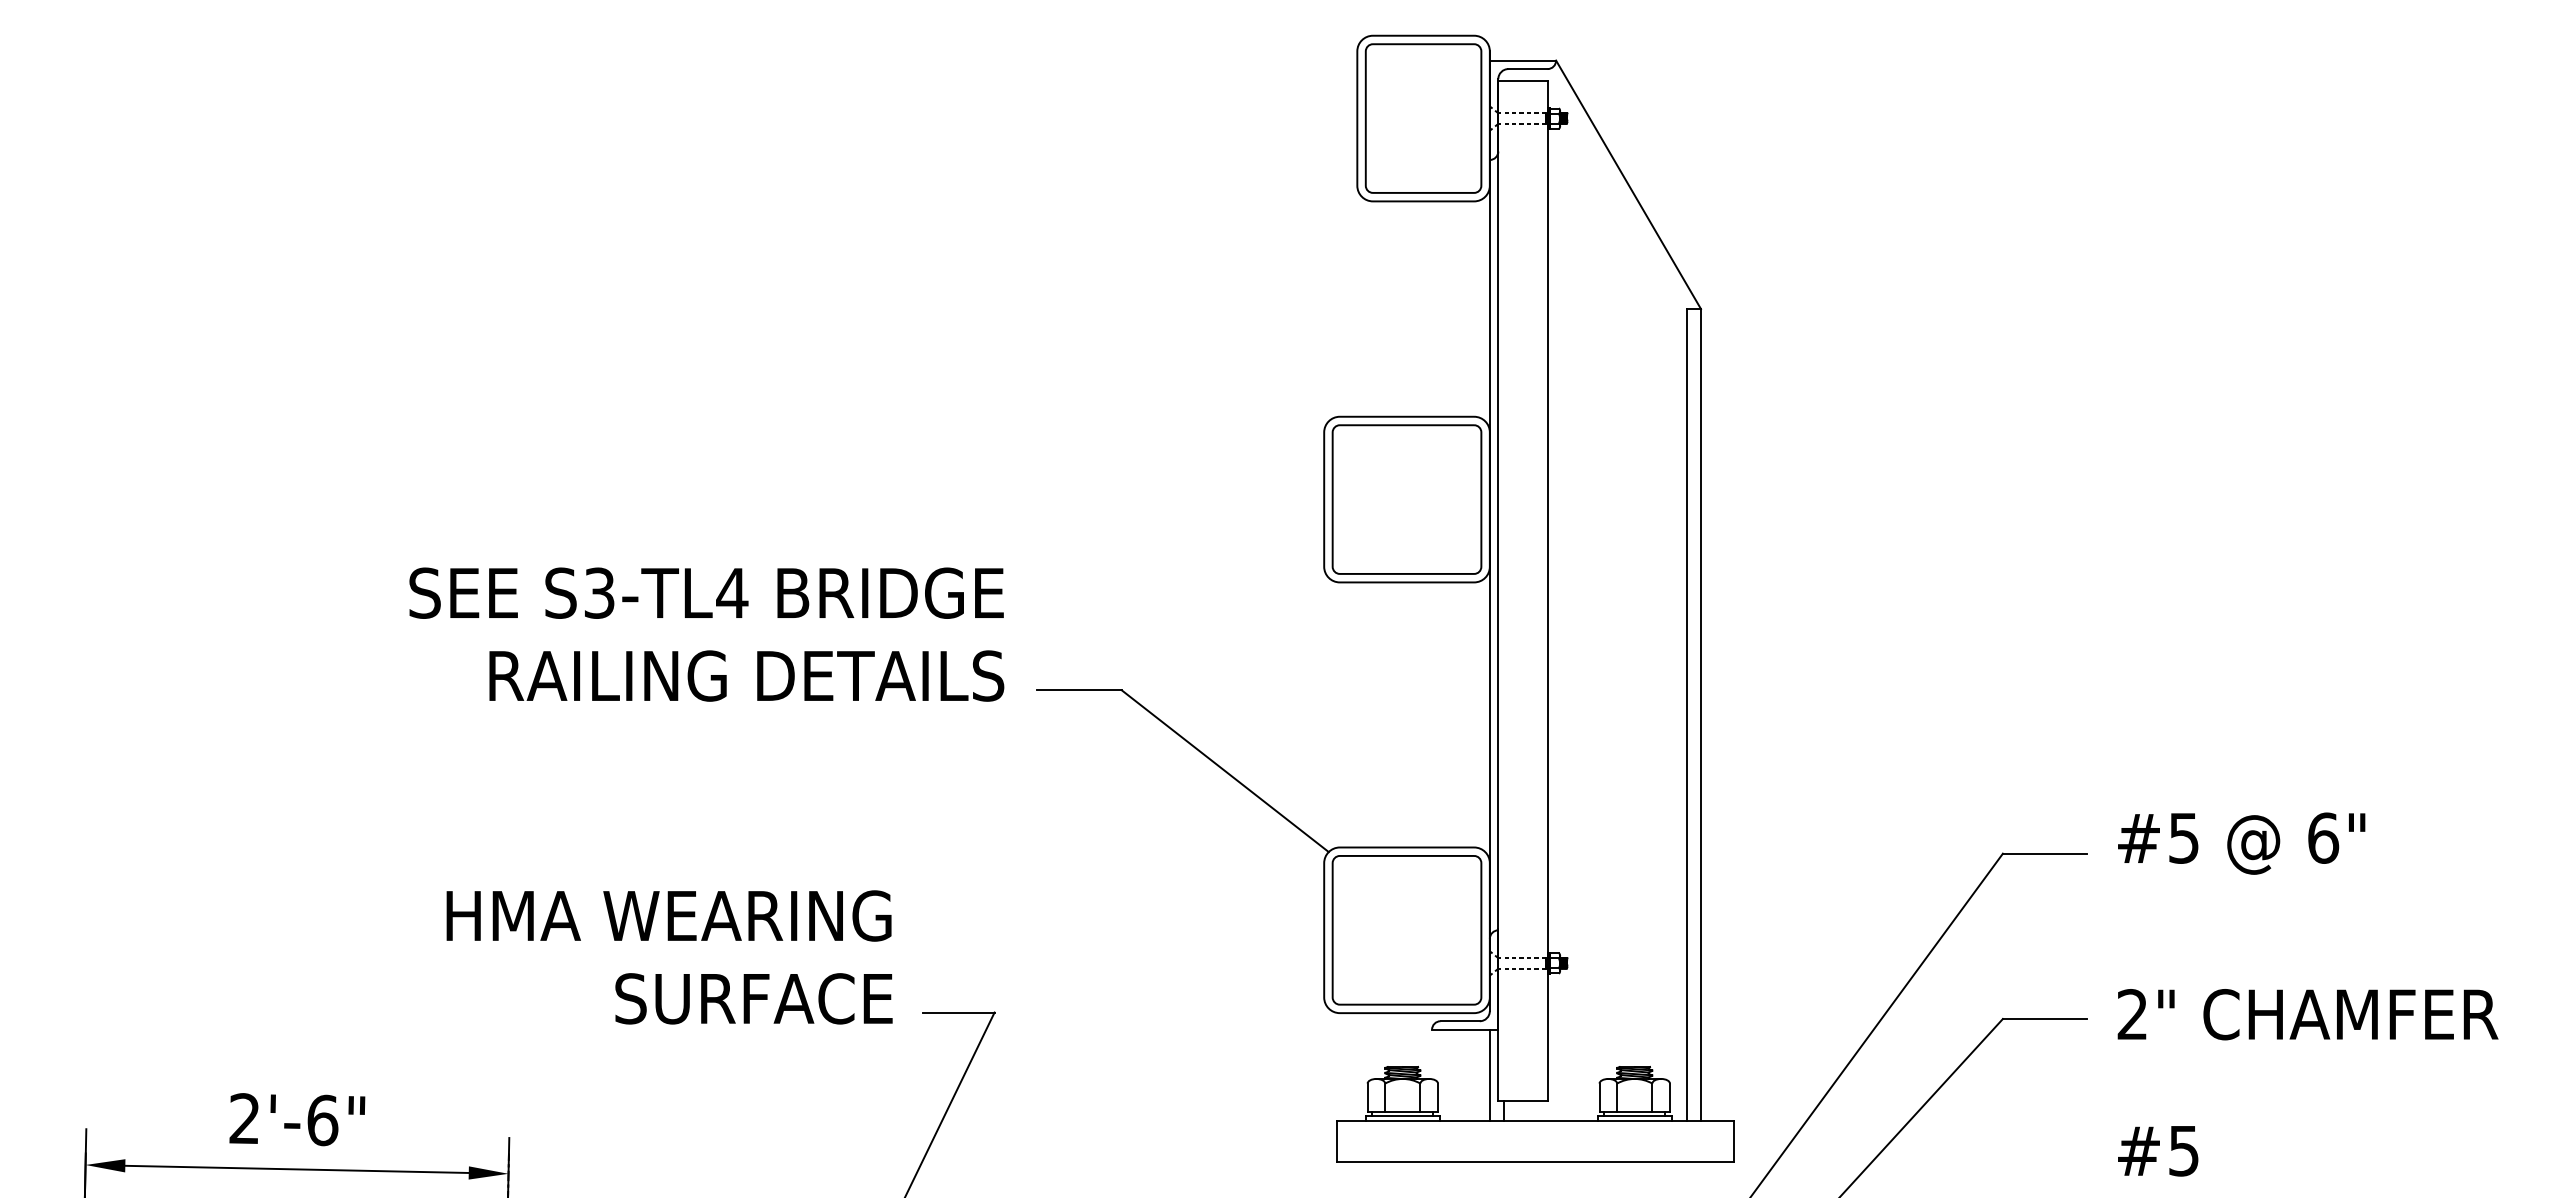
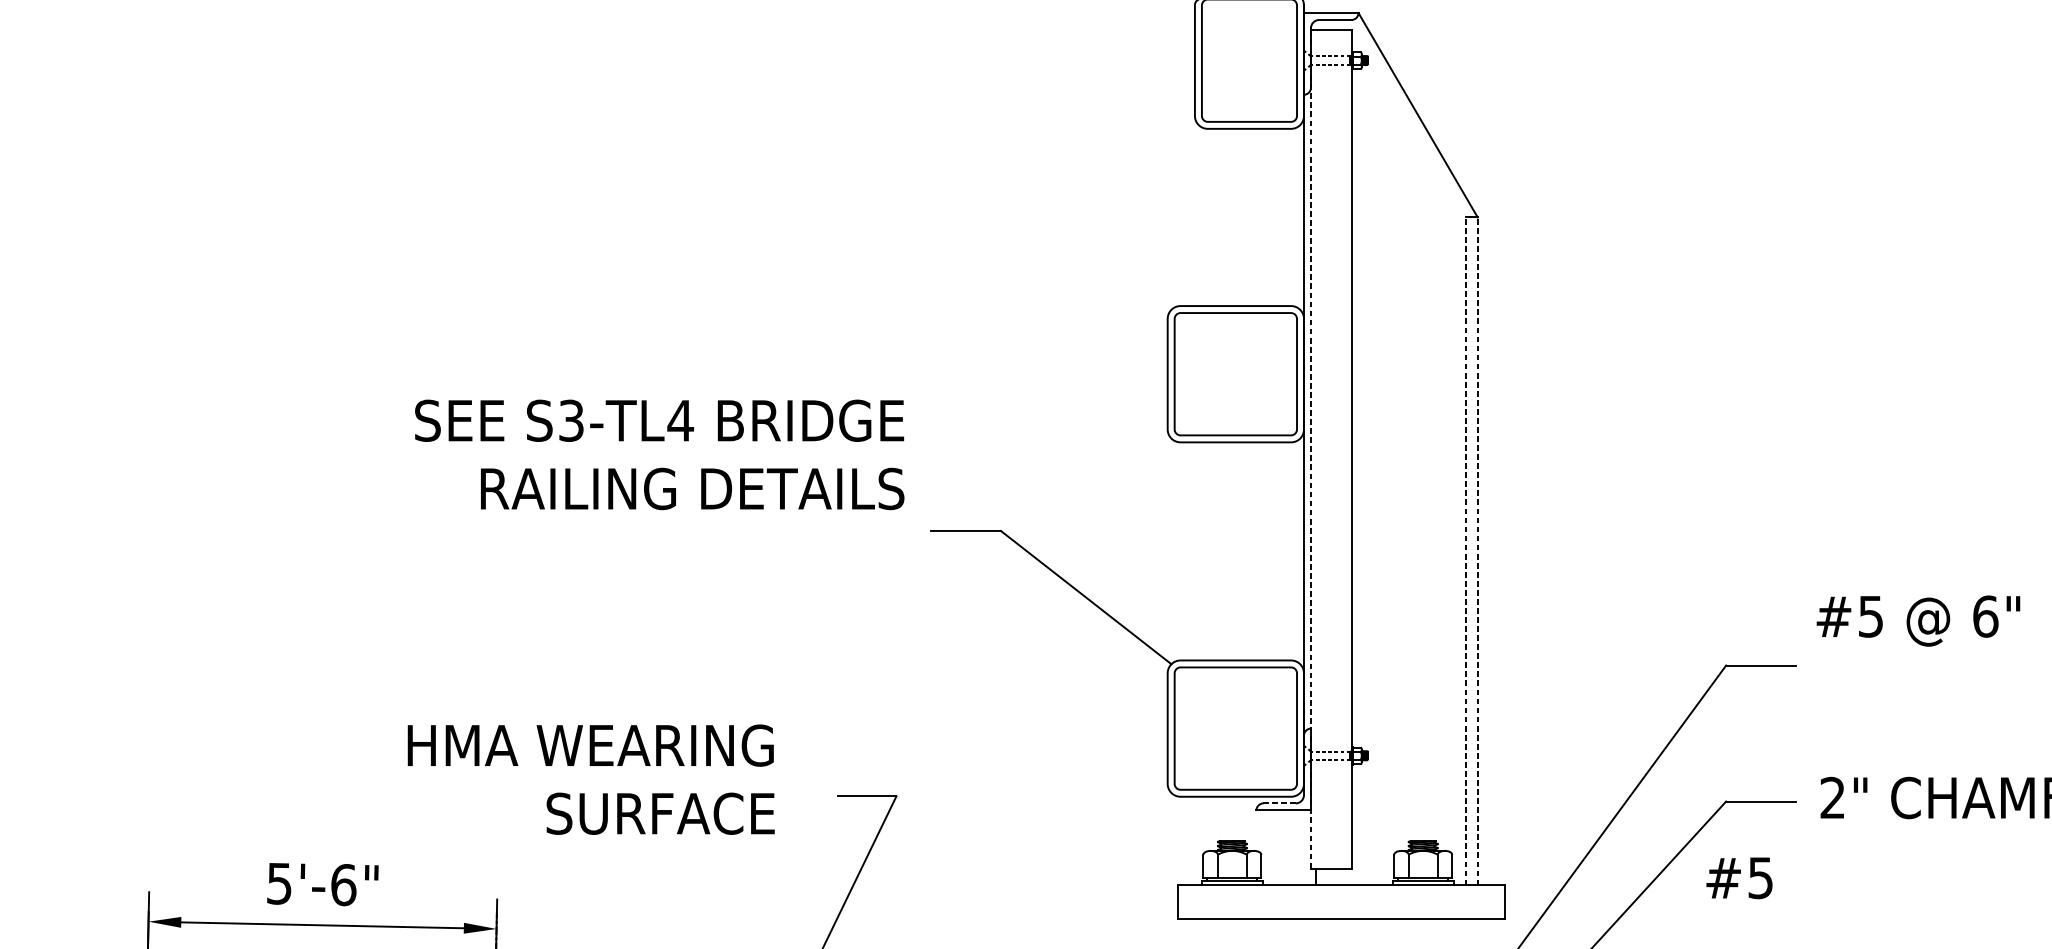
line: (1498, 591) -> (1311, 449), solid -> dashed
text: (706, 634) -> (659, 454), moved
line: (1686, 714) -> (1465, 551), solid -> dashed
line: (1701, 714) -> (1478, 551), solid -> dashed
text: (2241, 843) -> (1918, 620), moved
text: (669, 957) -> (591, 779), moved
line: (1460, 1021) -> (1279, 803), solid -> dashed
line: (1489, 1074) -> (1303, 847), removed
text: (243, 1118) -> (278, 883), 2'-6" -> 5'-6"
text: (2158, 1151) -> (1739, 878), moved

